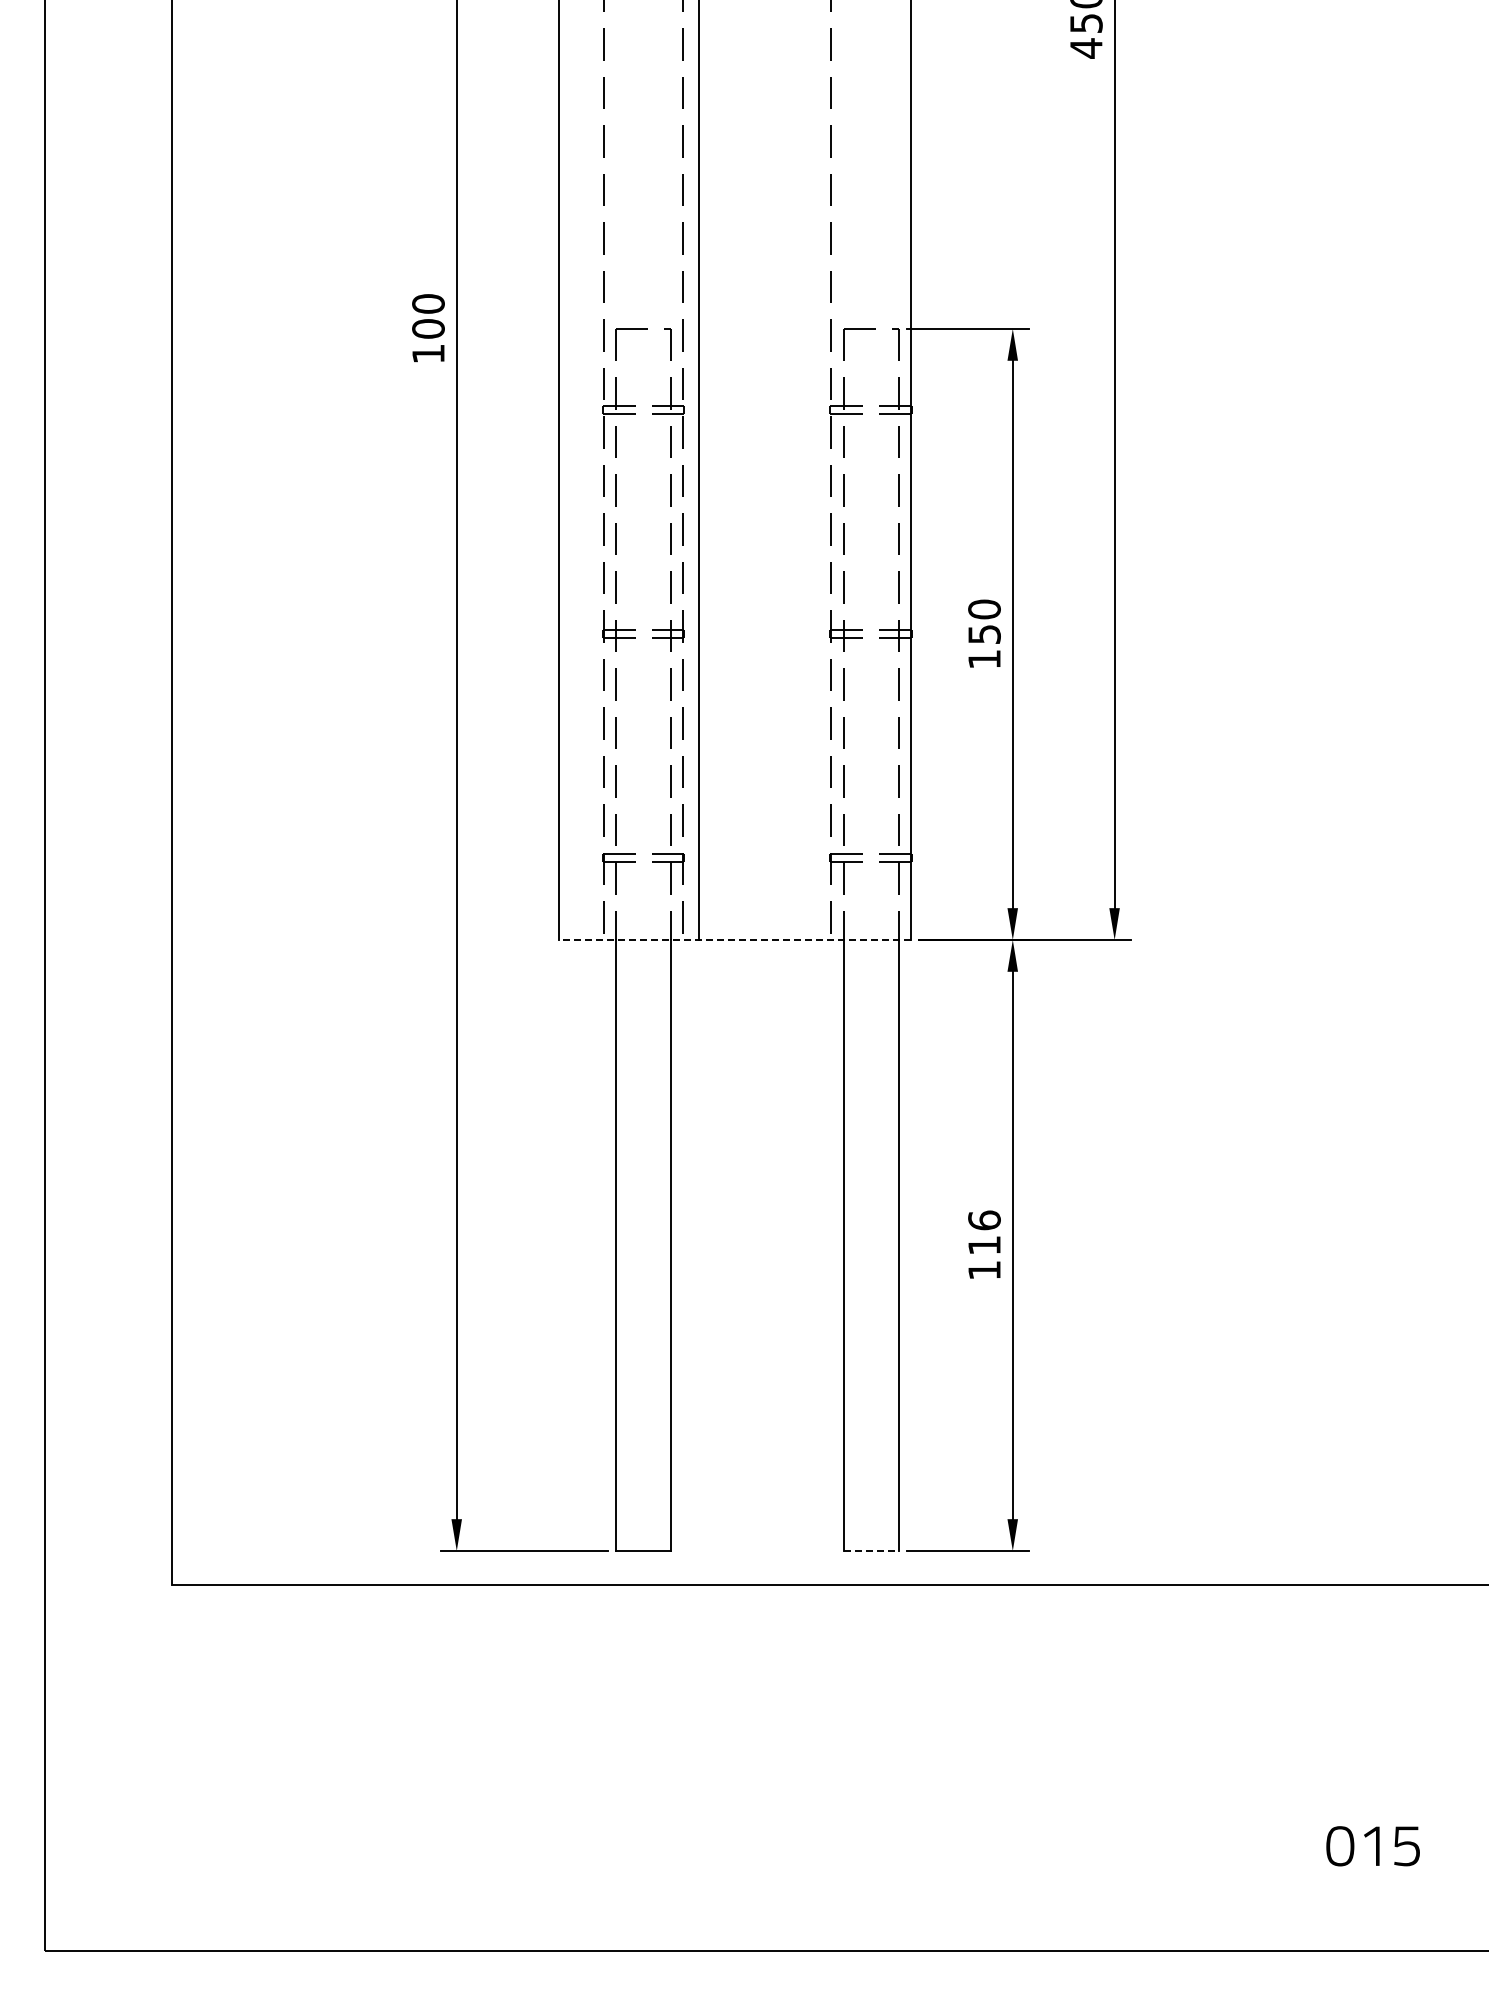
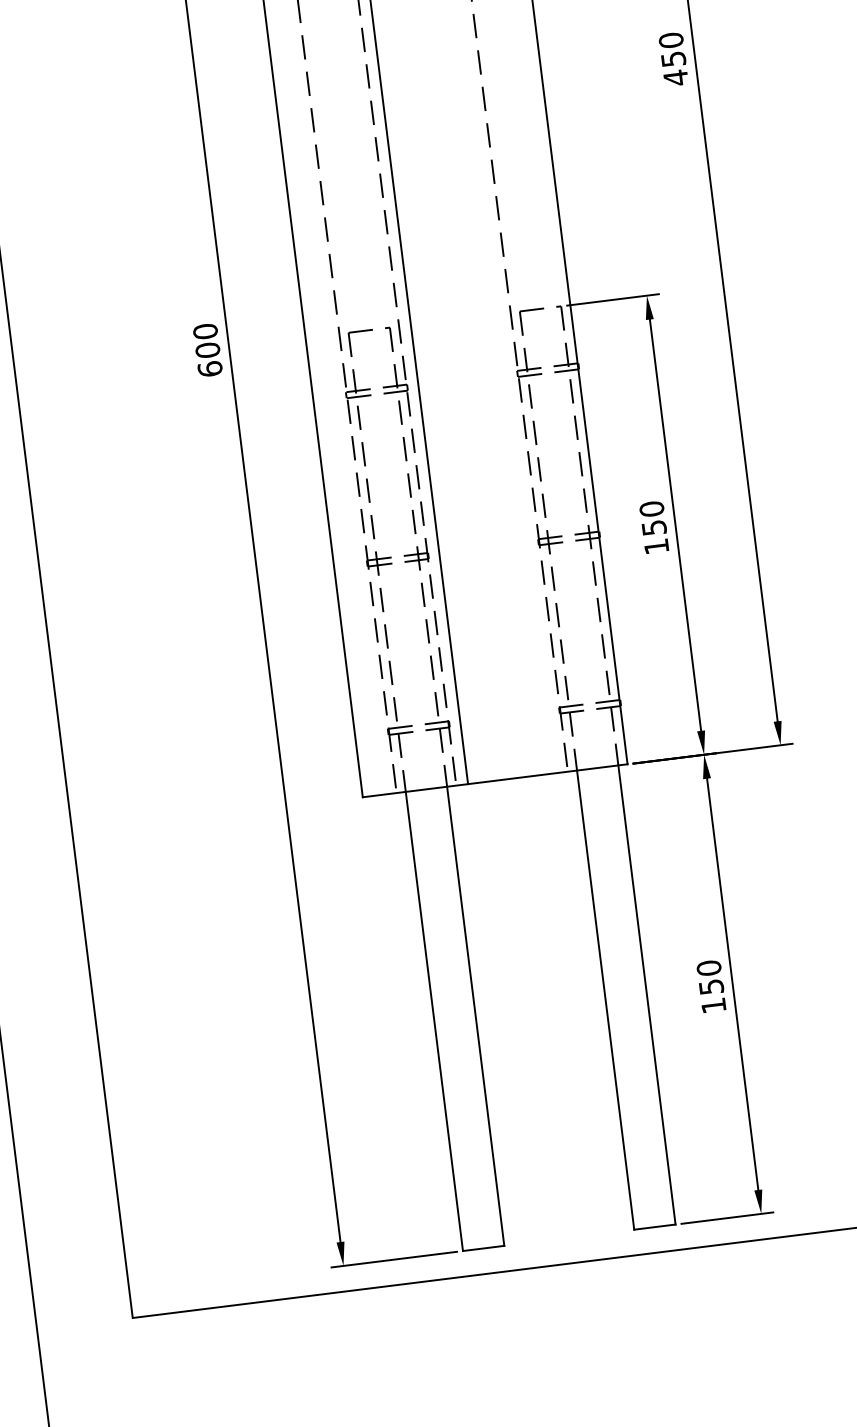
text: (428, 353) -> (210, 368), 100 -> 600
line: (734, 939) -> (494, 780), dashed -> solid
text: (984, 1232) -> (710, 977), 116 -> 150
line: (871, 1550) -> (655, 1226), dashed -> solid

